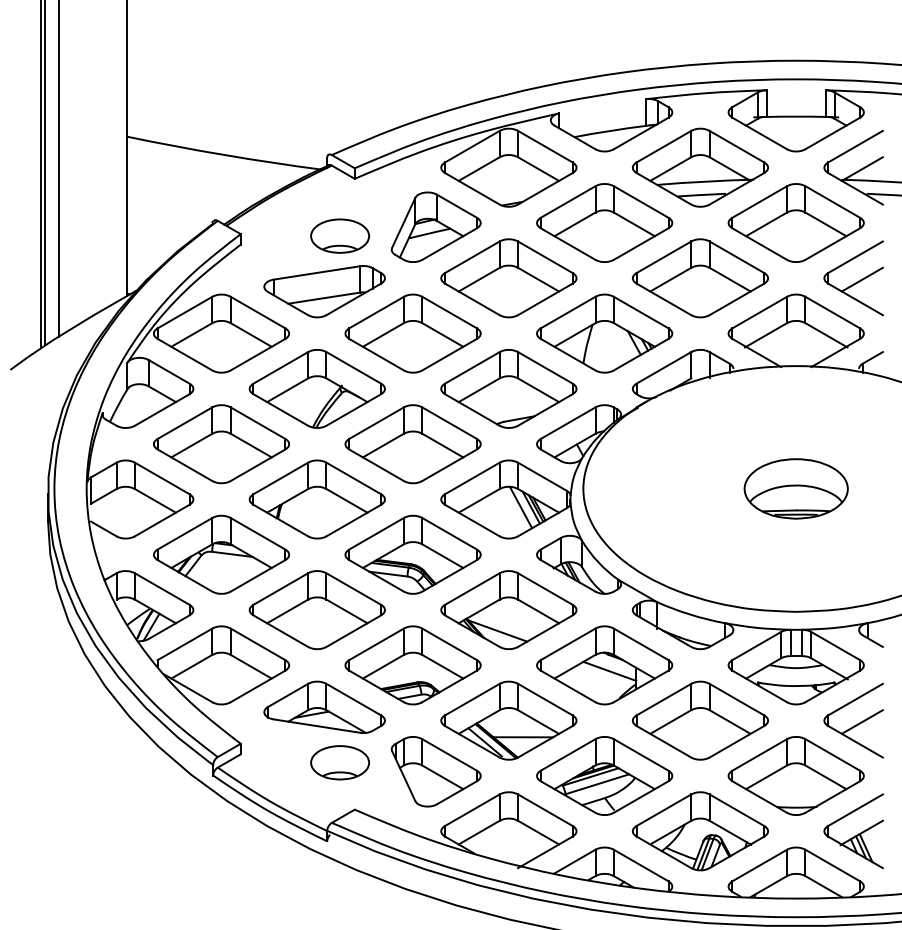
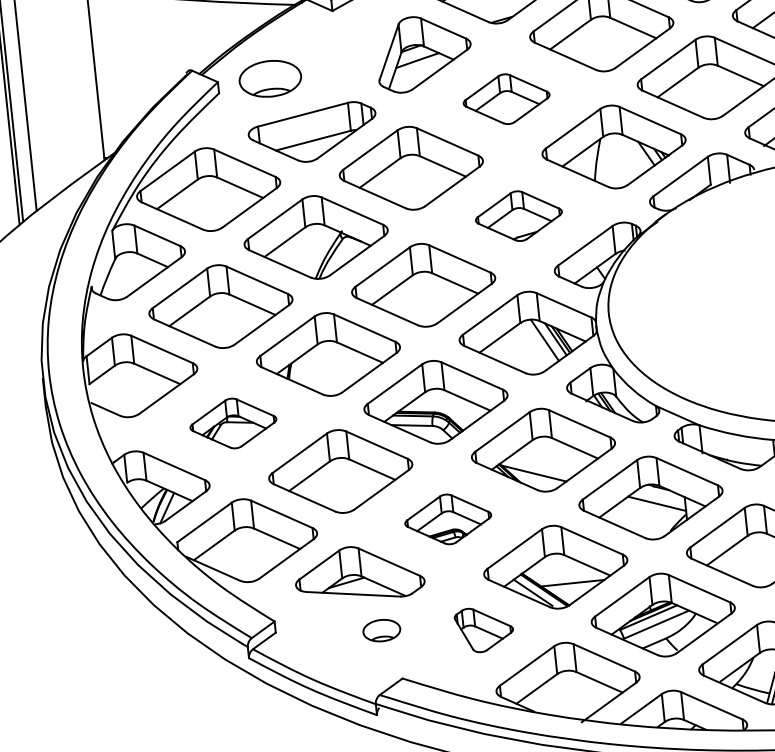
part: (339, 235) -> (269, 78), moved
part: (508, 278) -> (506, 99), size x0.6
part: (508, 388) -> (518, 215), size x0.6
part: (221, 554) -> (233, 423), size x0.6
part: (412, 665) -> (447, 519), size x0.6
part: (339, 762) -> (381, 630), size x0.6
part: (435, 771) -> (483, 629), size x0.6

